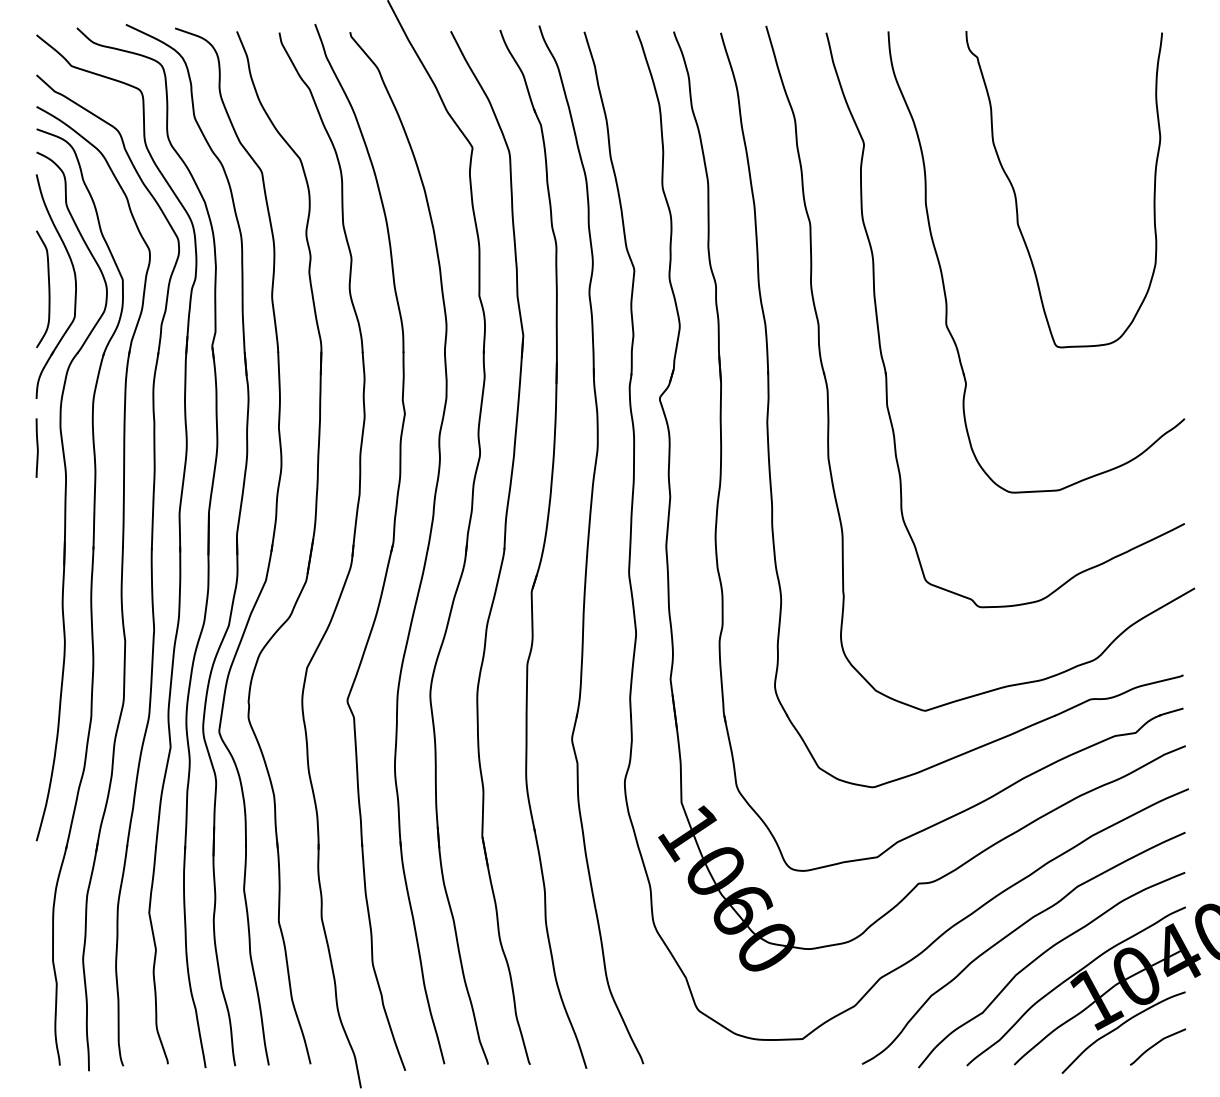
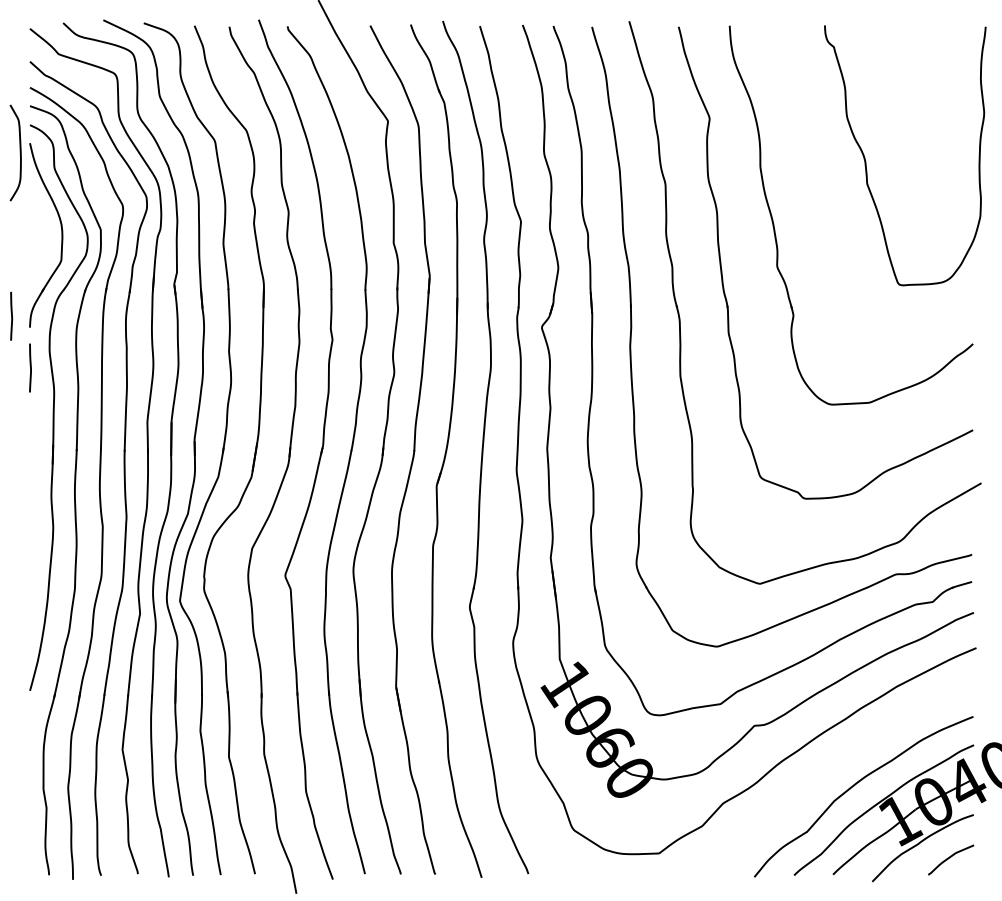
curve: (1016, 195) -> (866, 160), moved
curve: (48, 289) -> (20, 153), moved
line: (13, 384) -> (11, 315), added
curve: (1012, 933) -> (831, 766), removed

